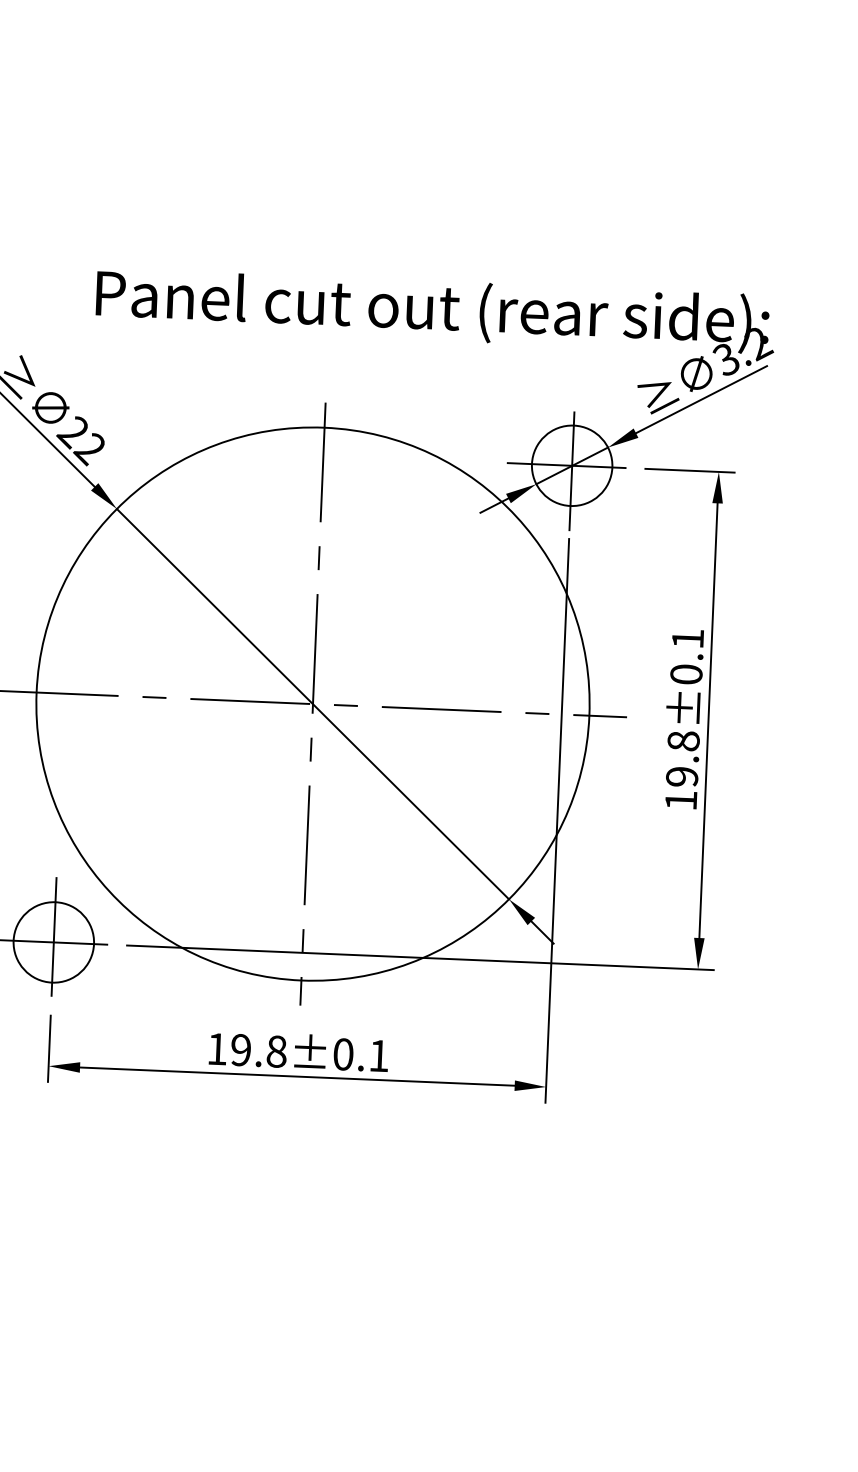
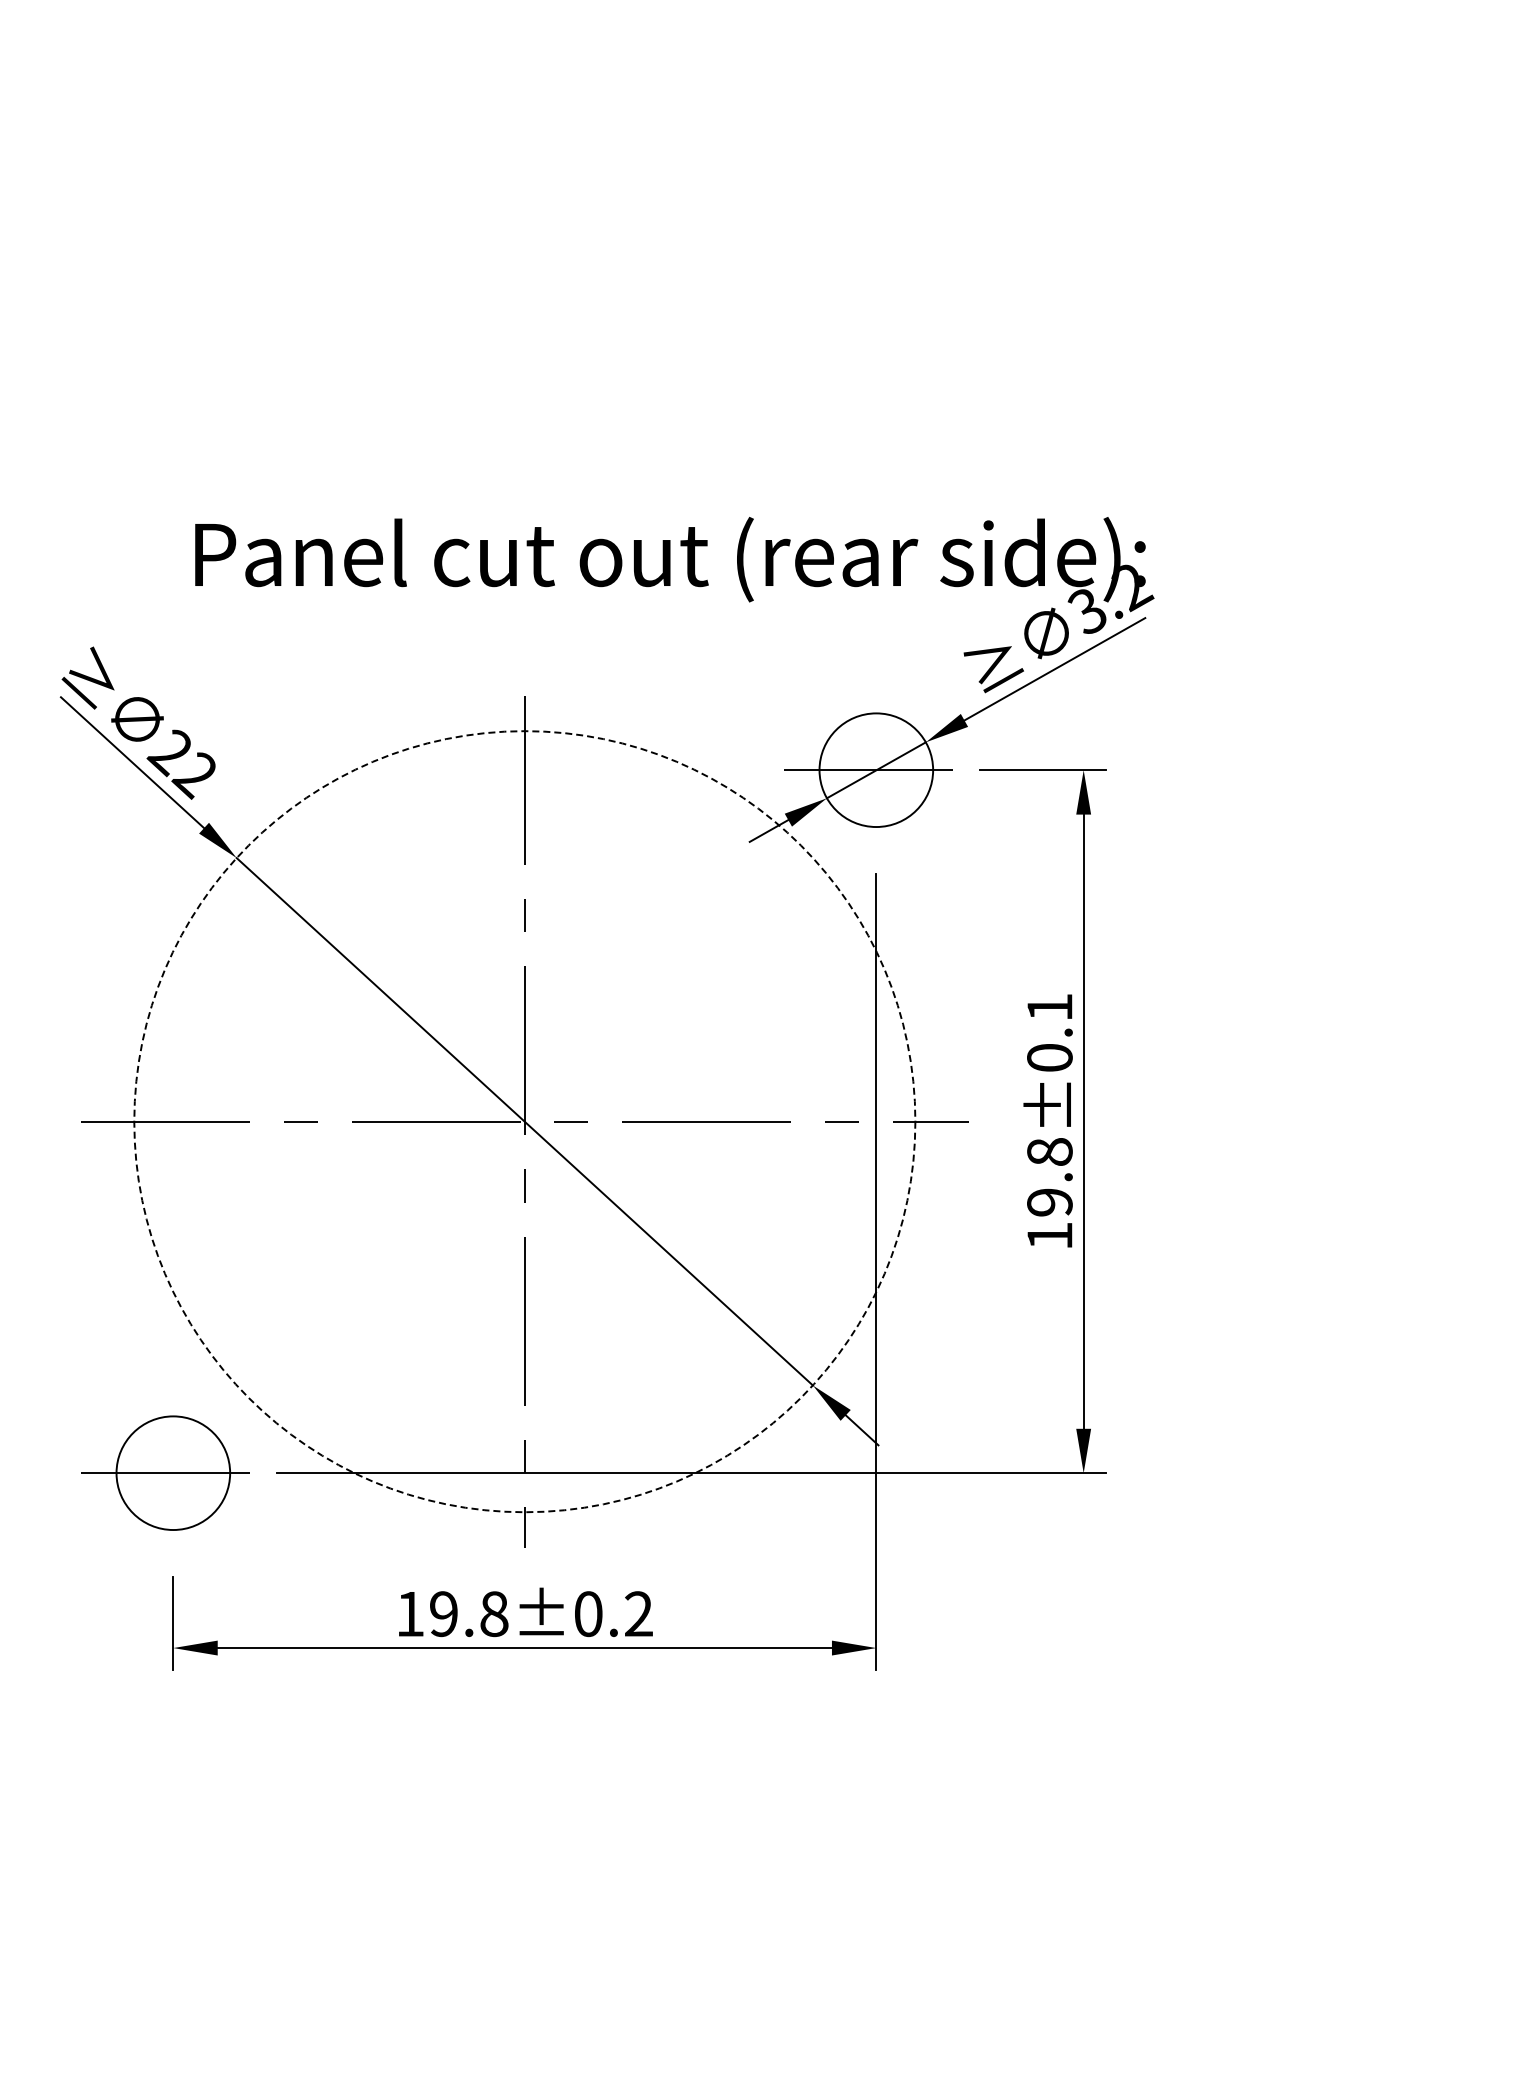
line: (572, 465) -> (876, 769), removed
circle: (312, 703) -> (524, 1121), solid -> dashed
line: (53, 941) -> (173, 1472), removed
text: (378, 1055) -> (638, 1613), 19.8±0.1 -> 19.8±0.2

